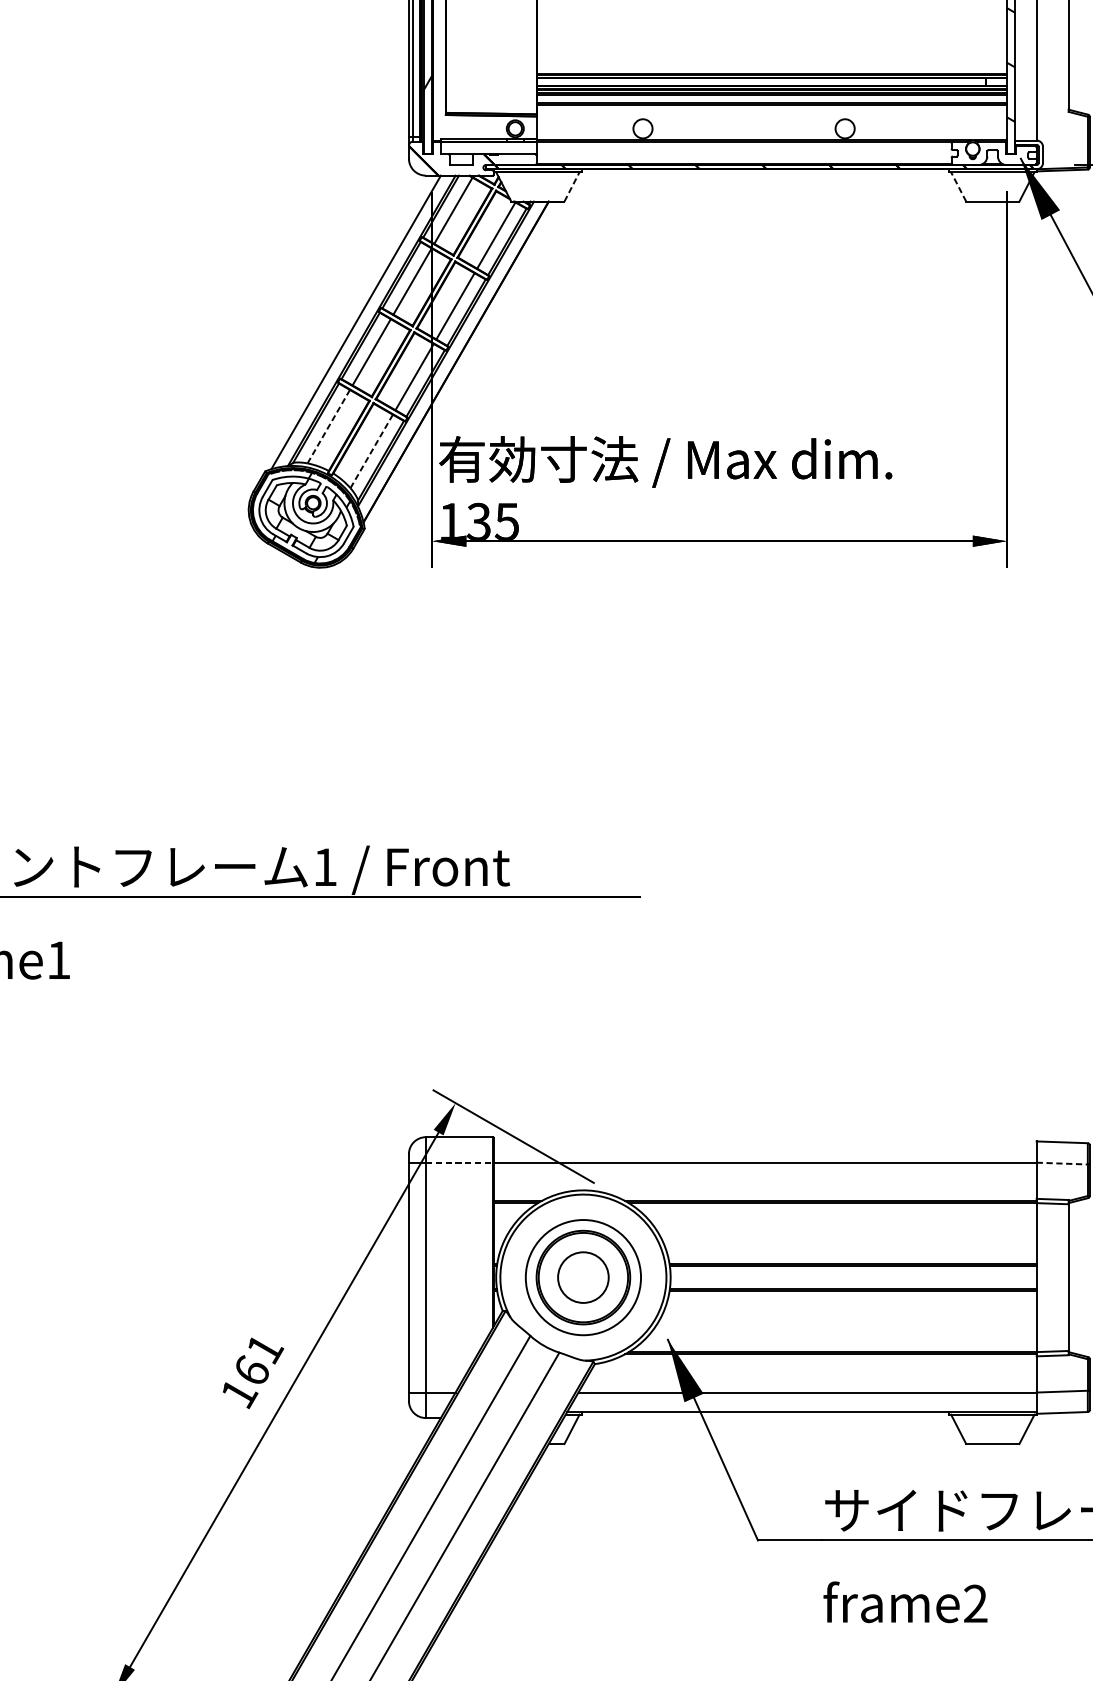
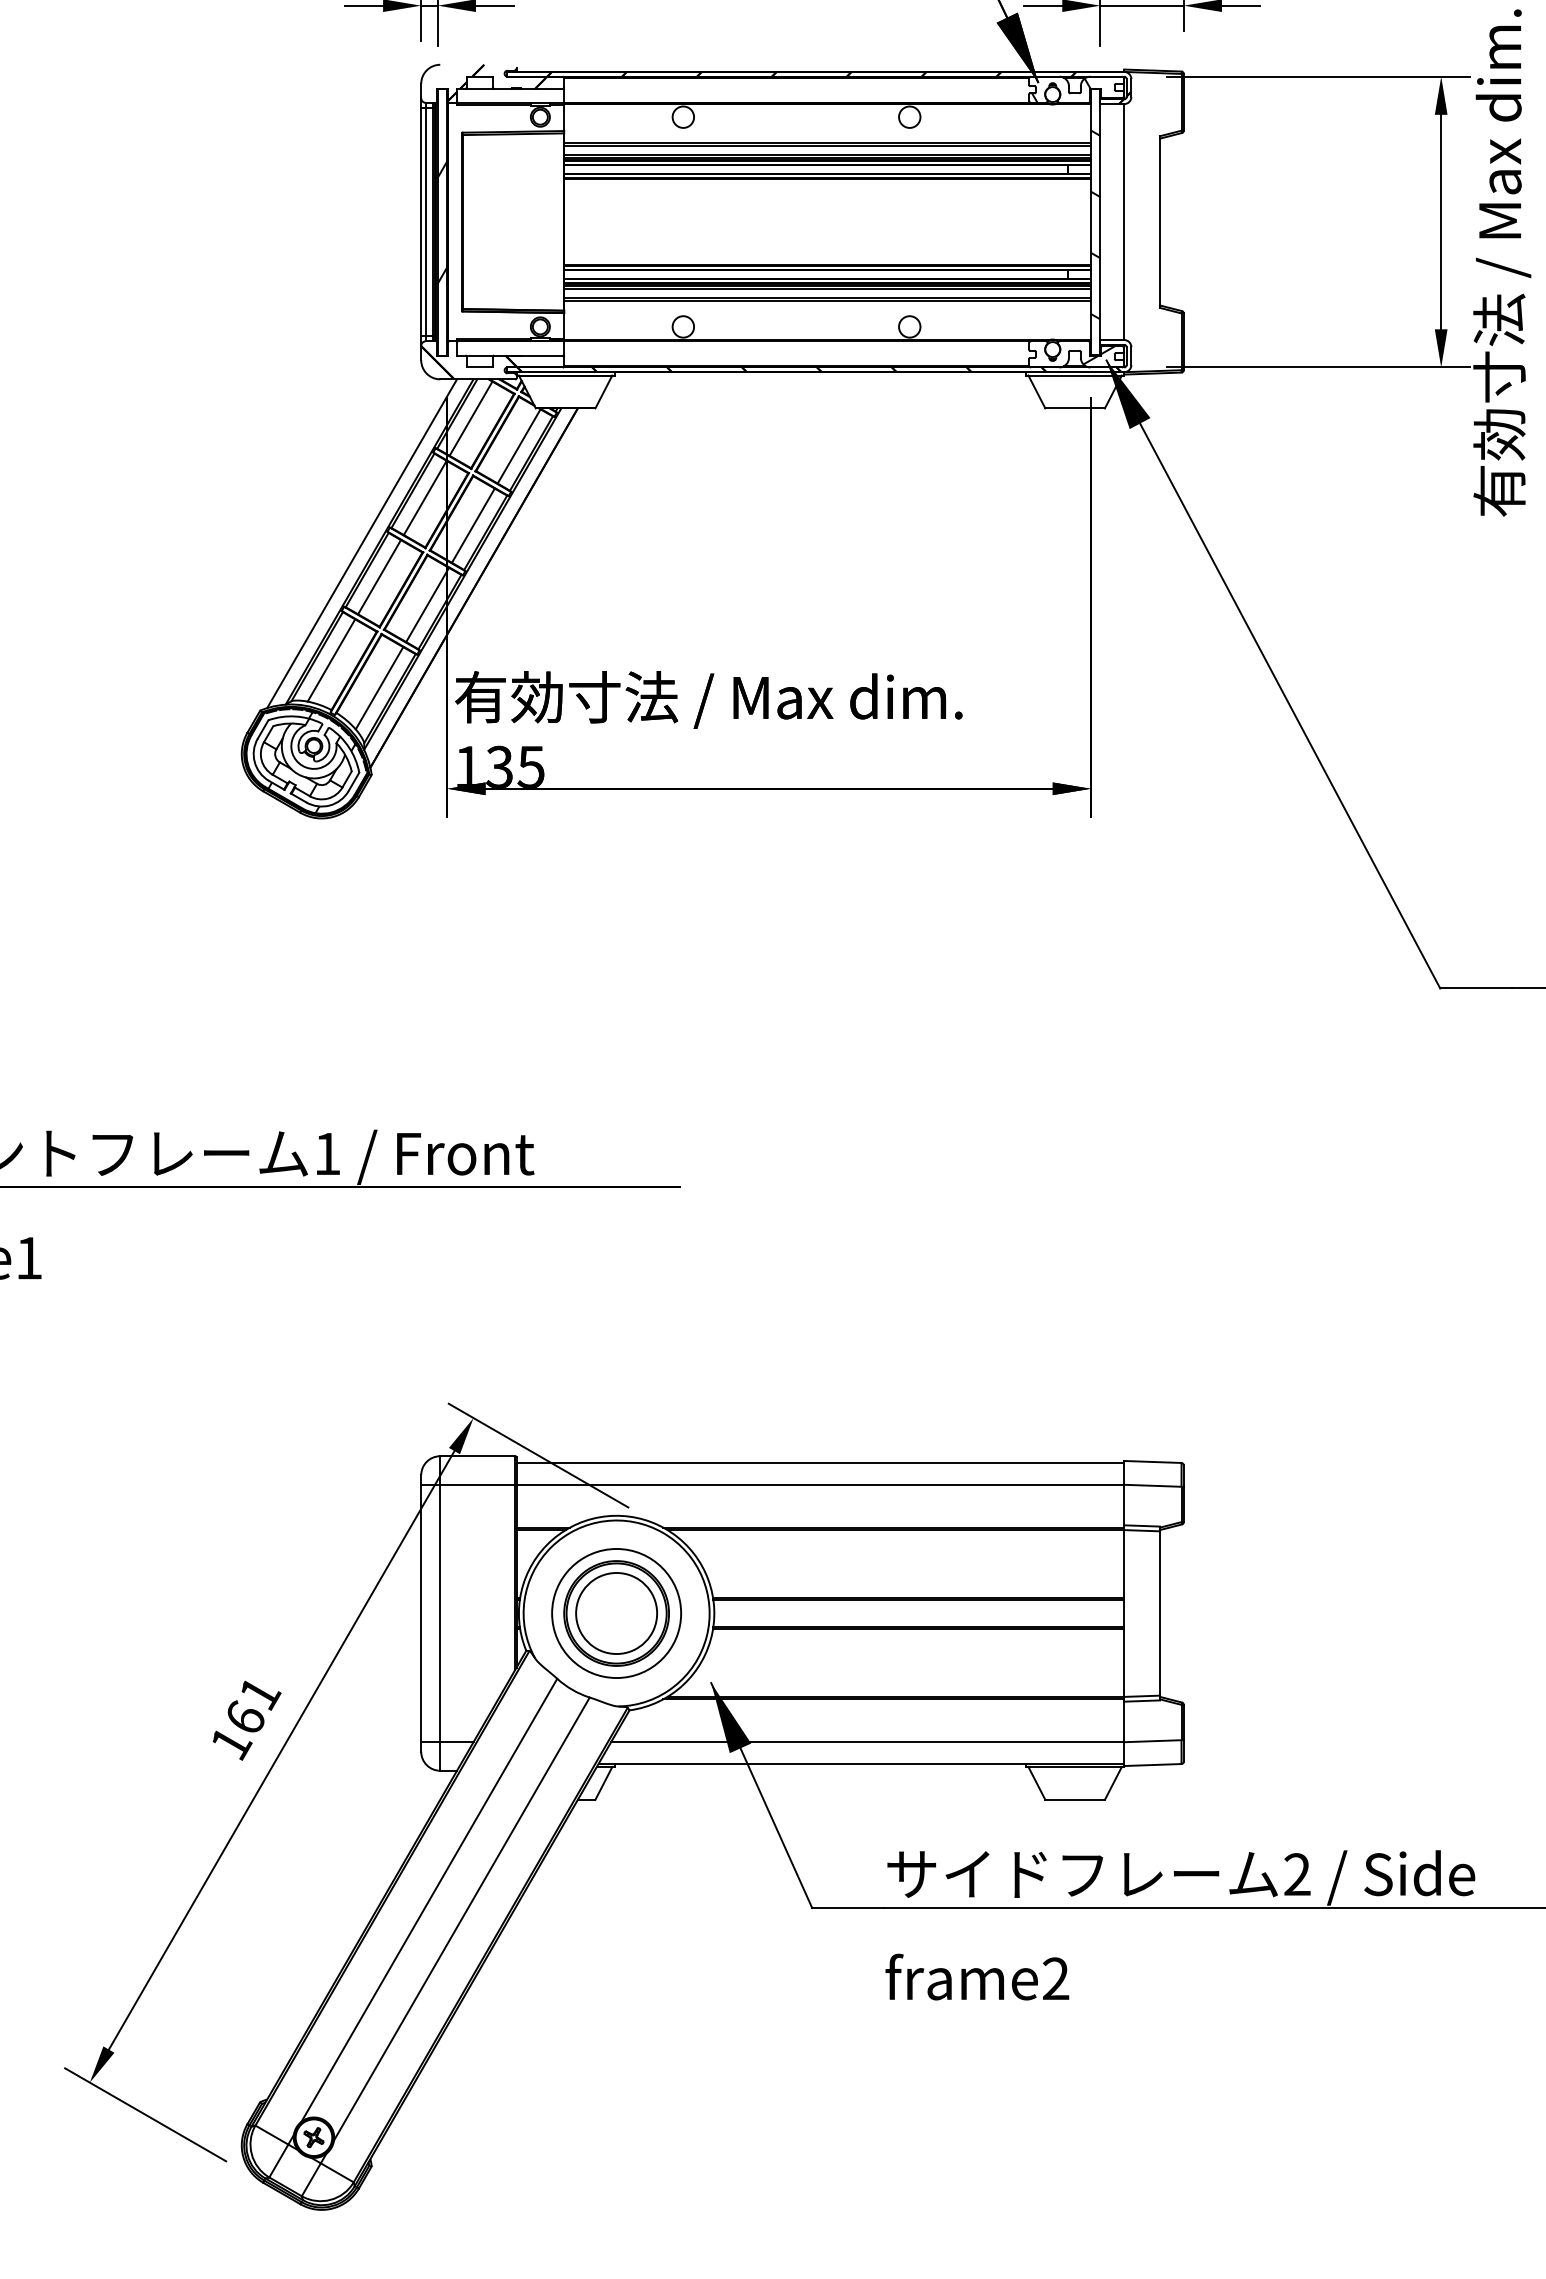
hatch: (1014, 154) -> (1099, 355), added
line: (572, 186) -> (604, 391), dashed -> solid
line: (958, 186) -> (1036, 391), dashed -> solid
line: (328, 426) -> (331, 660), dashed -> solid
line: (371, 451) -> (379, 688), dashed -> solid
line: (765, 1143) -> (820, 1463), added
line: (459, 1162) -> (477, 1484), dashed -> solid
line: (1061, 1163) -> (1152, 1485), dashed -> solid
circle: (583, 1277) -> (616, 1613), size x1.43

